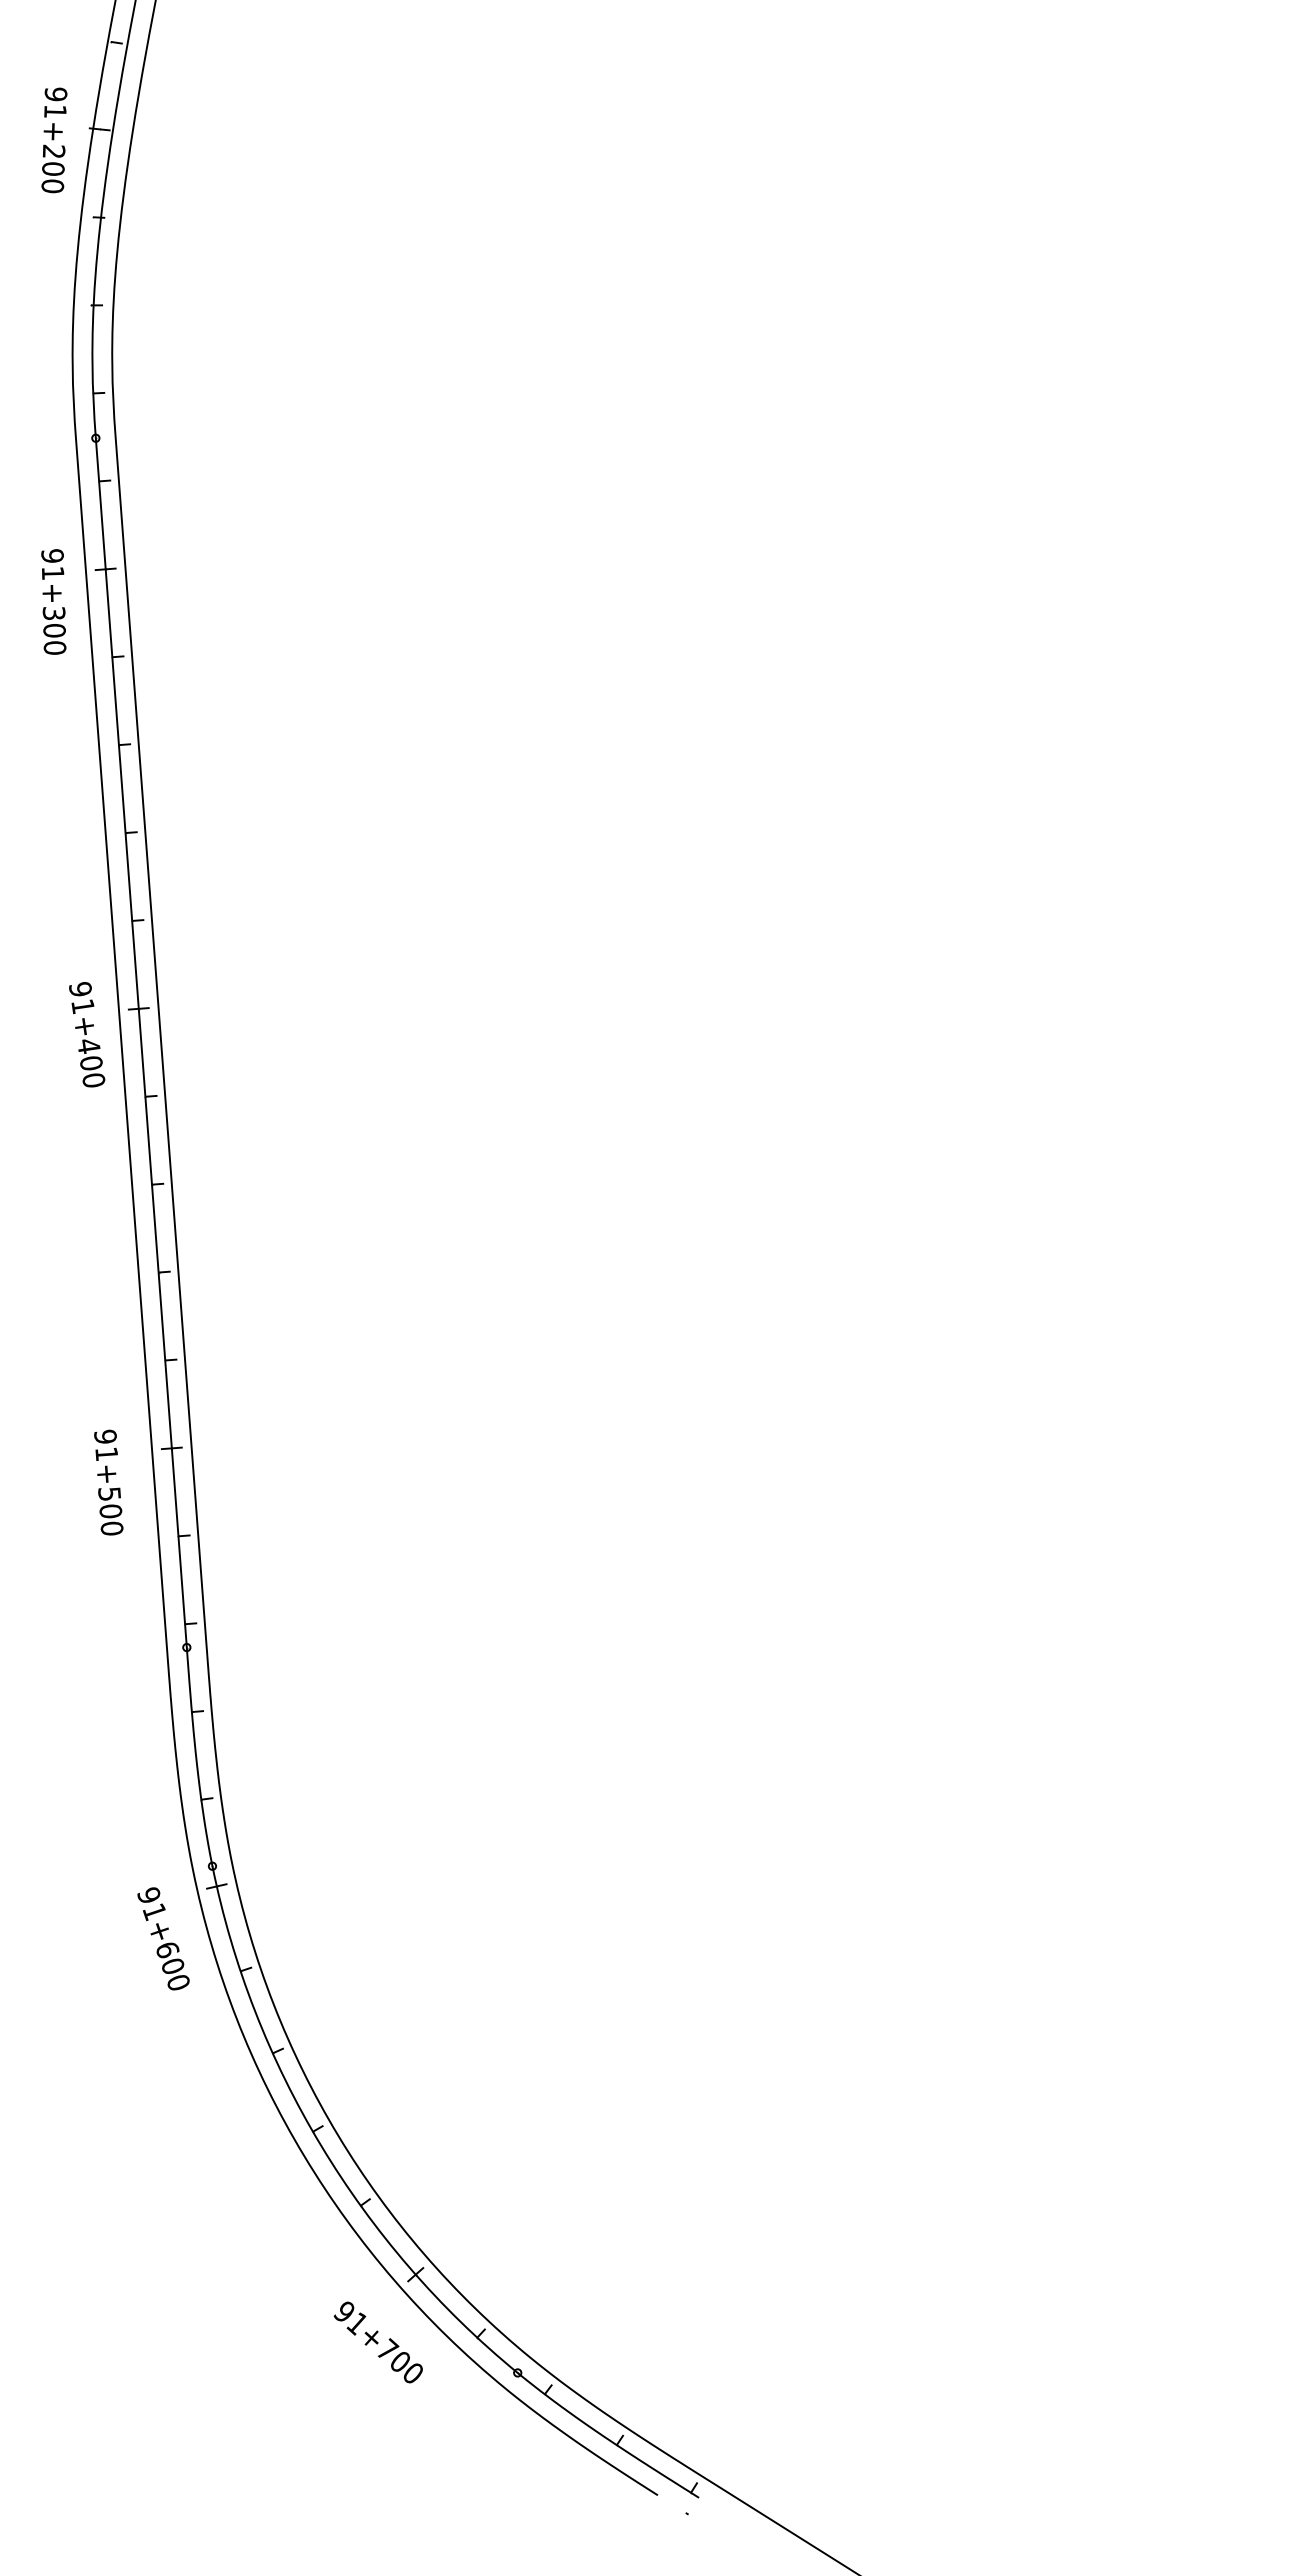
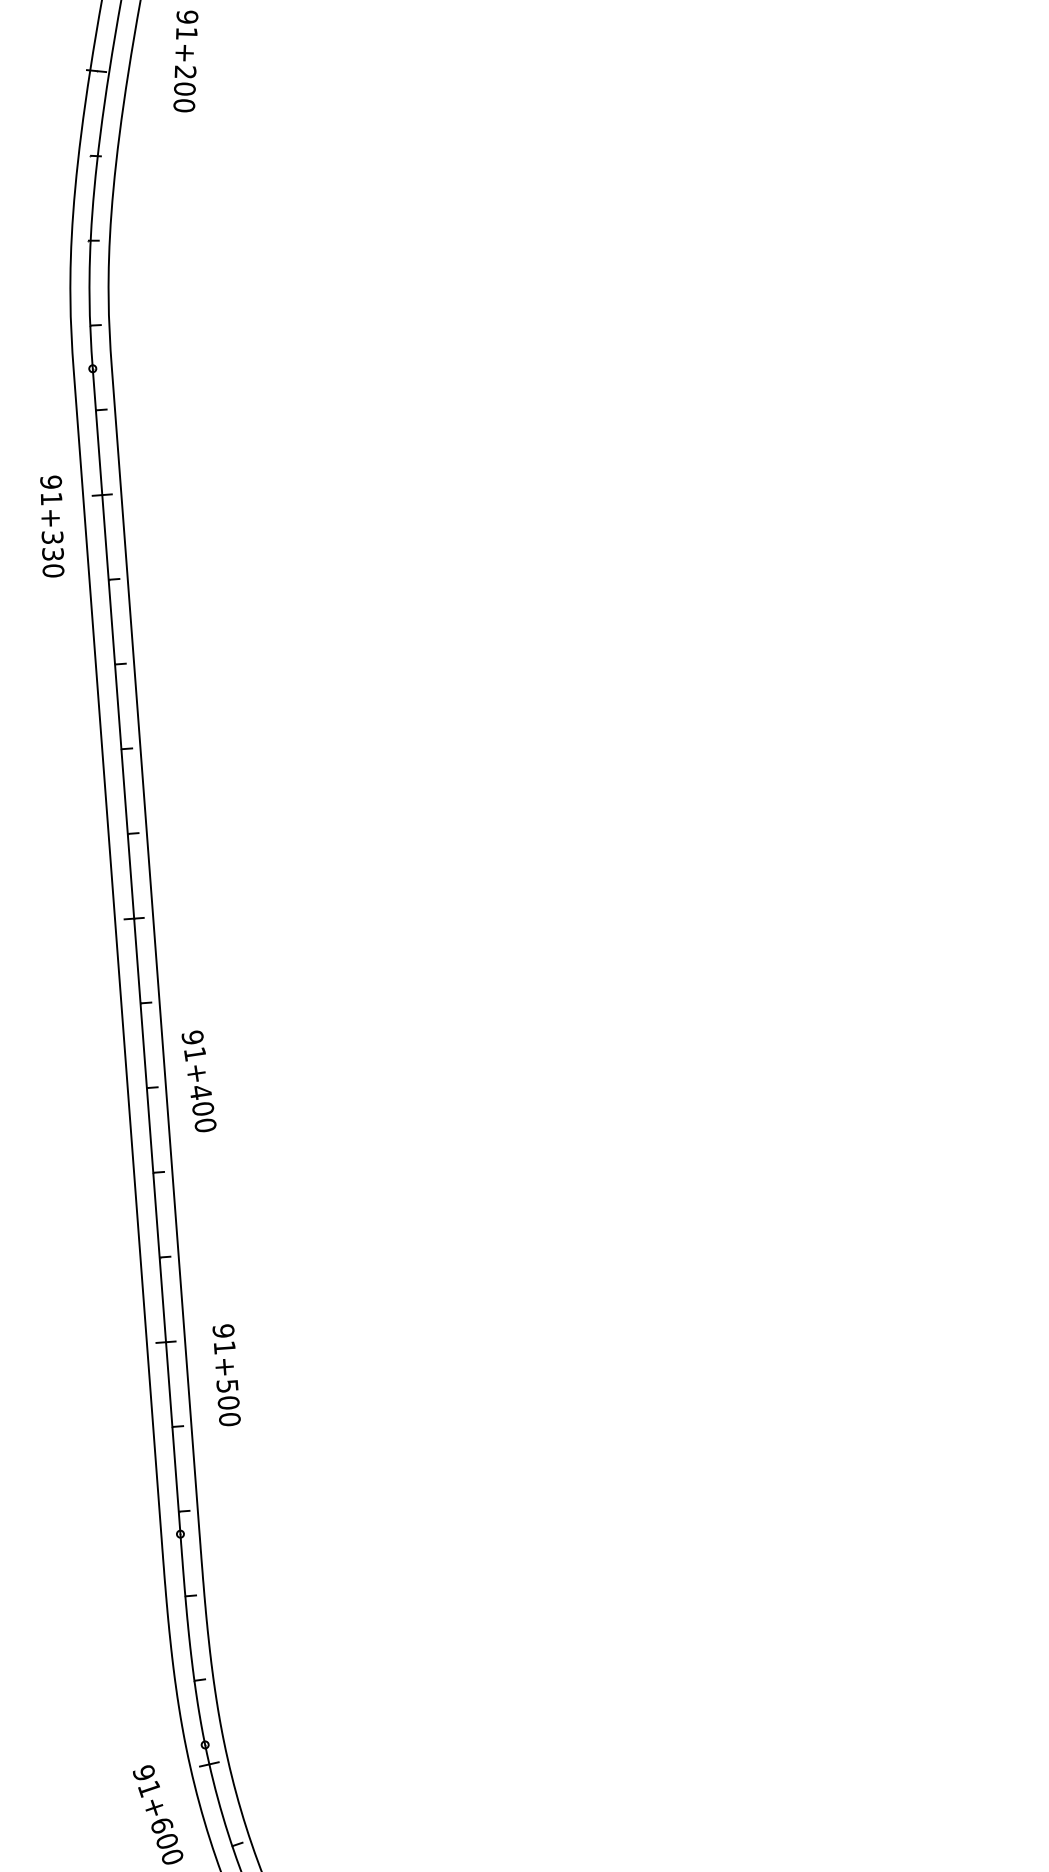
text: (54, 140) -> (185, 61), moved
text: (54, 630) -> (52, 554), 91+300 -> 91+330
text: (87, 1034) -> (199, 1081), moved
text: (108, 1482) -> (226, 1375), moved

